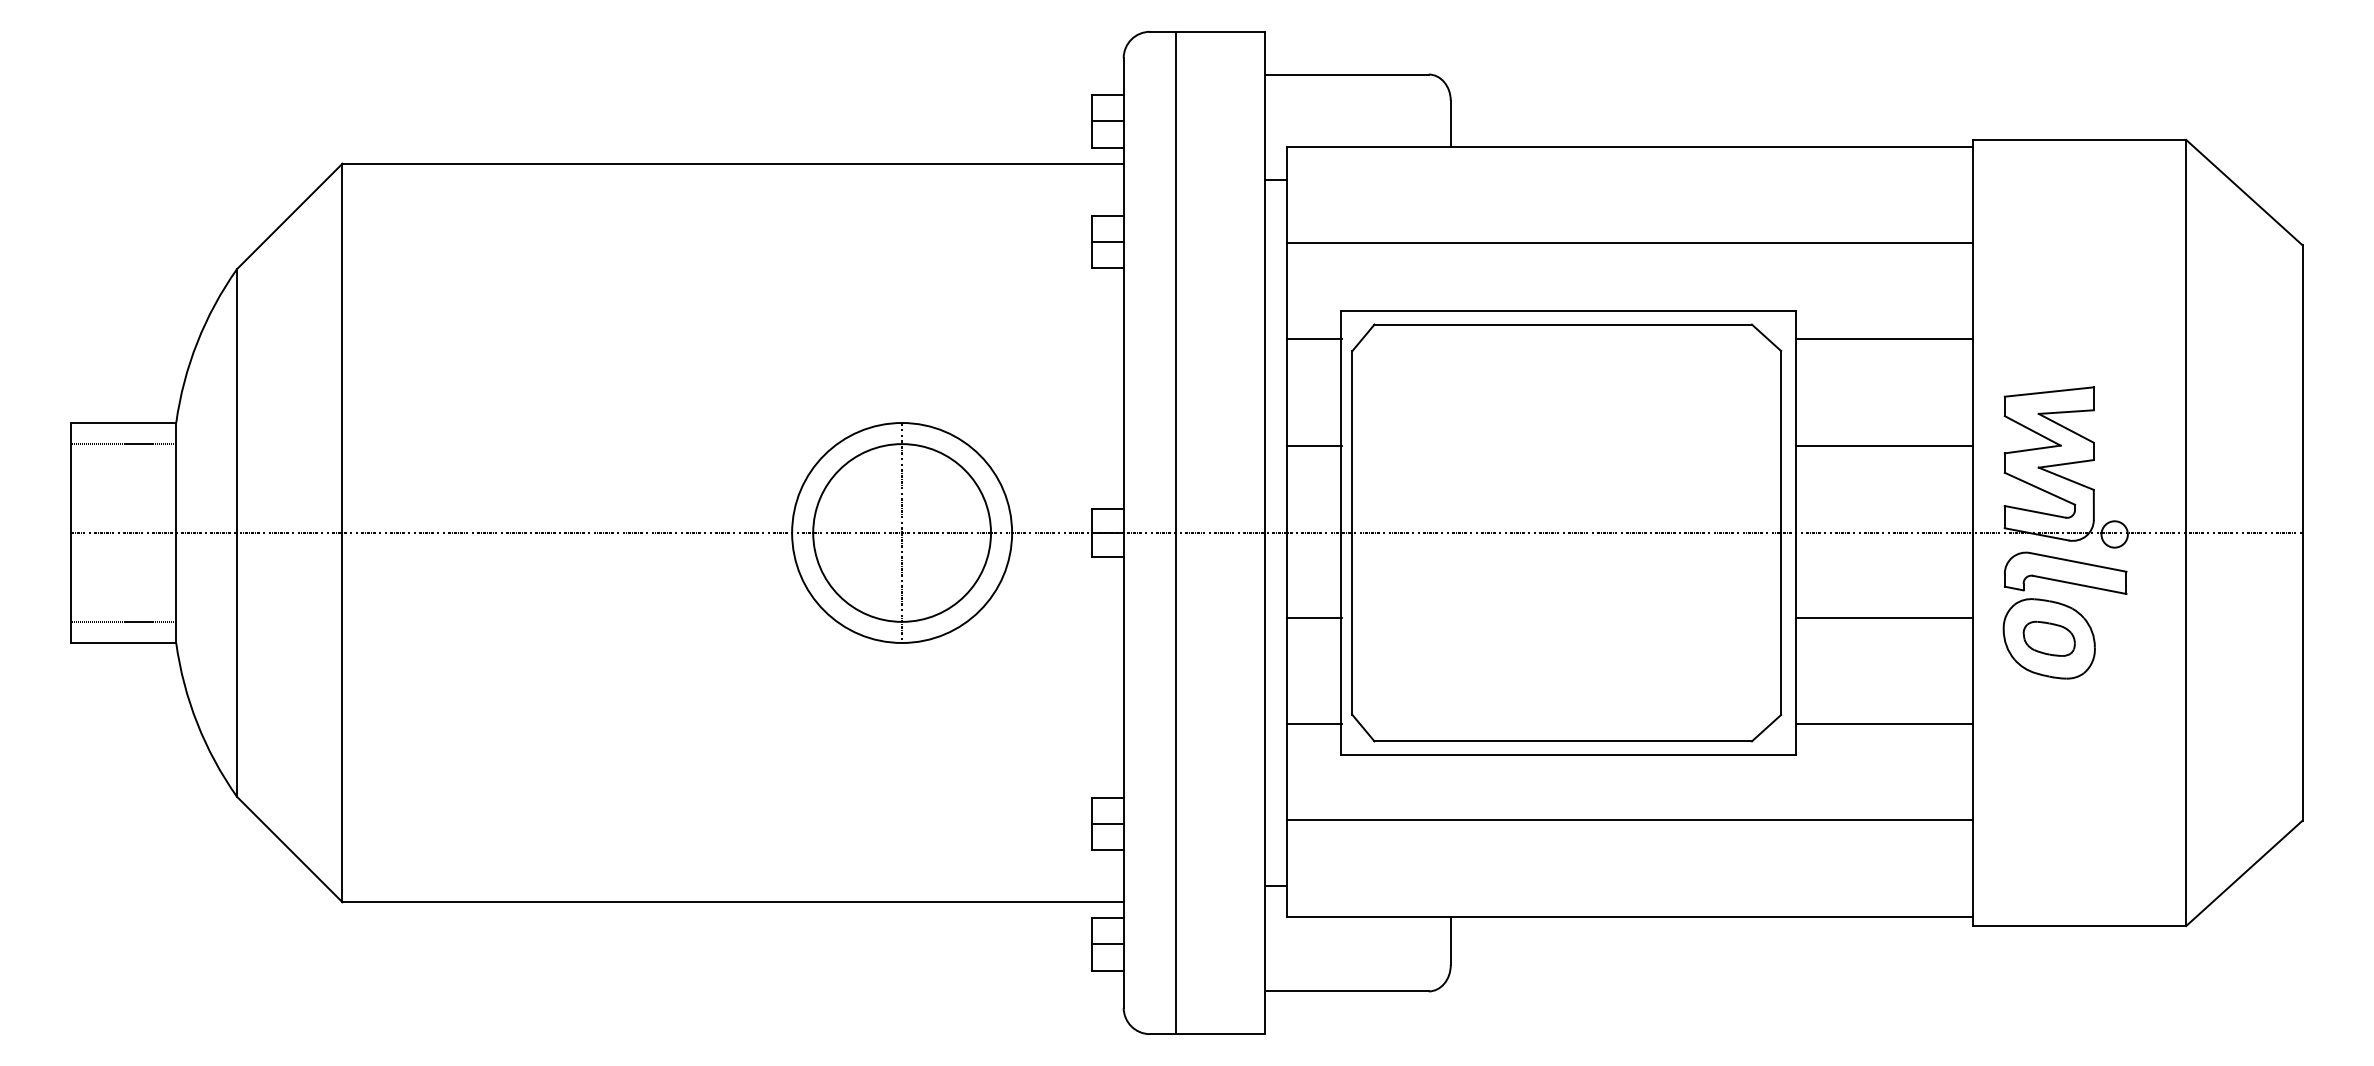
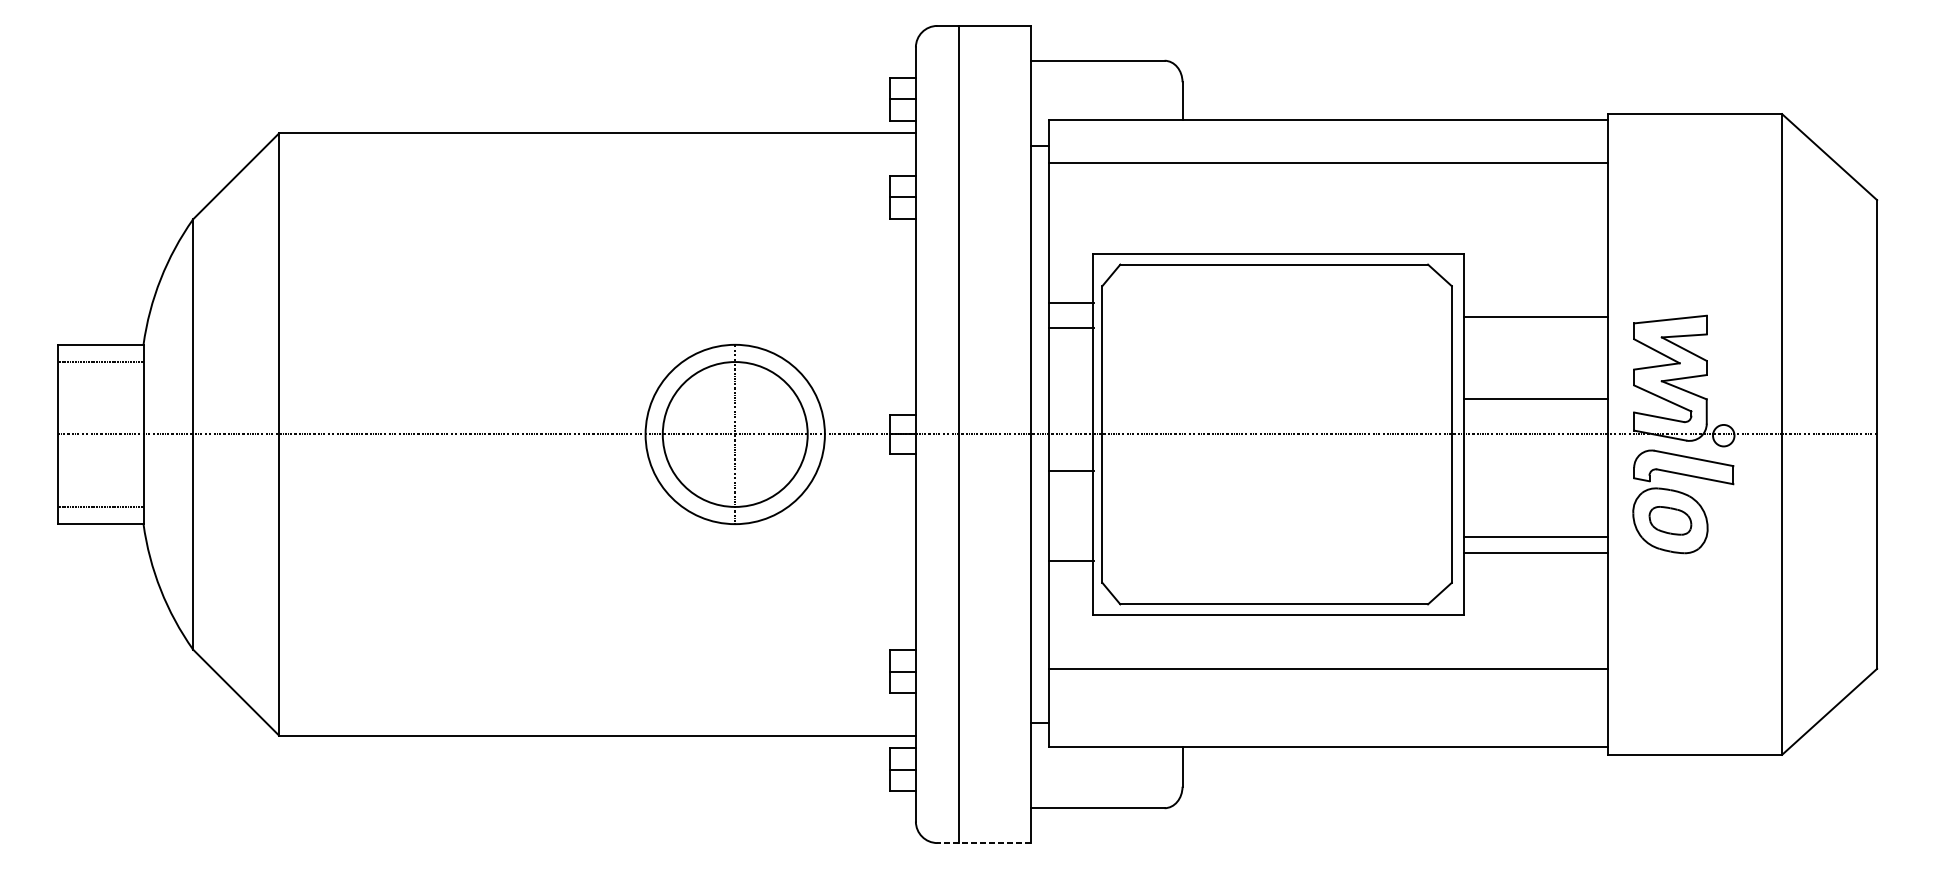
line: (1629, 243) -> (1328, 163), moved
line: (1314, 339) -> (1071, 302), moved
line: (1884, 339) -> (1536, 317), moved
line: (1314, 445) -> (1071, 327), moved
line: (1884, 445) -> (1536, 399), moved
line: (1314, 617) -> (1071, 470), moved
line: (1884, 617) -> (1536, 536), moved
line: (1314, 724) -> (1071, 561), moved
line: (1884, 724) -> (1536, 553), moved
line: (1206, 1034) -> (983, 843), solid -> dashed

